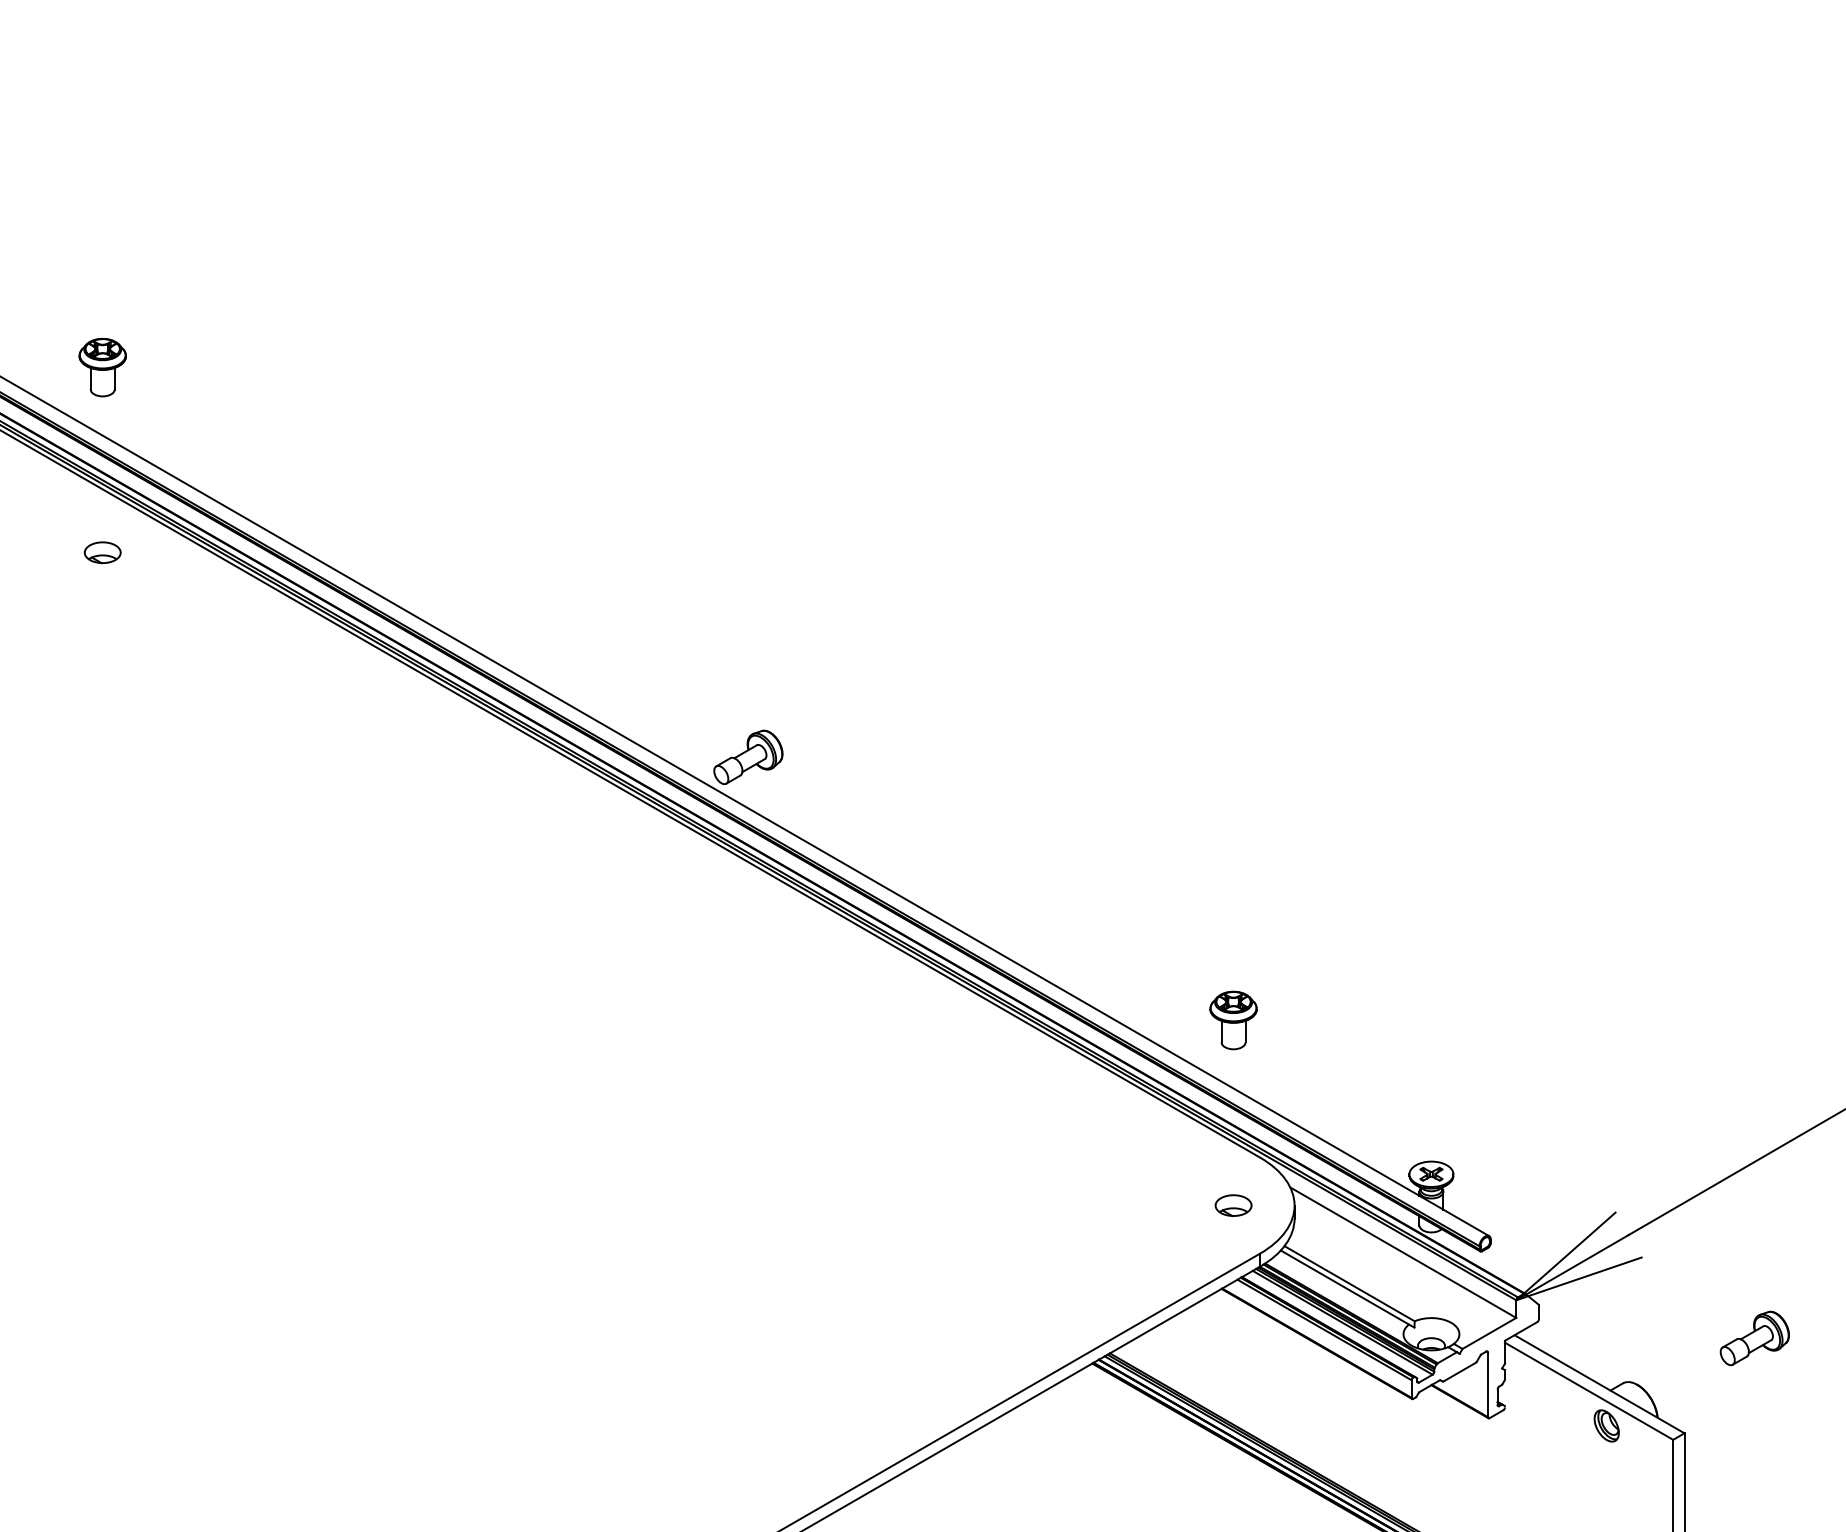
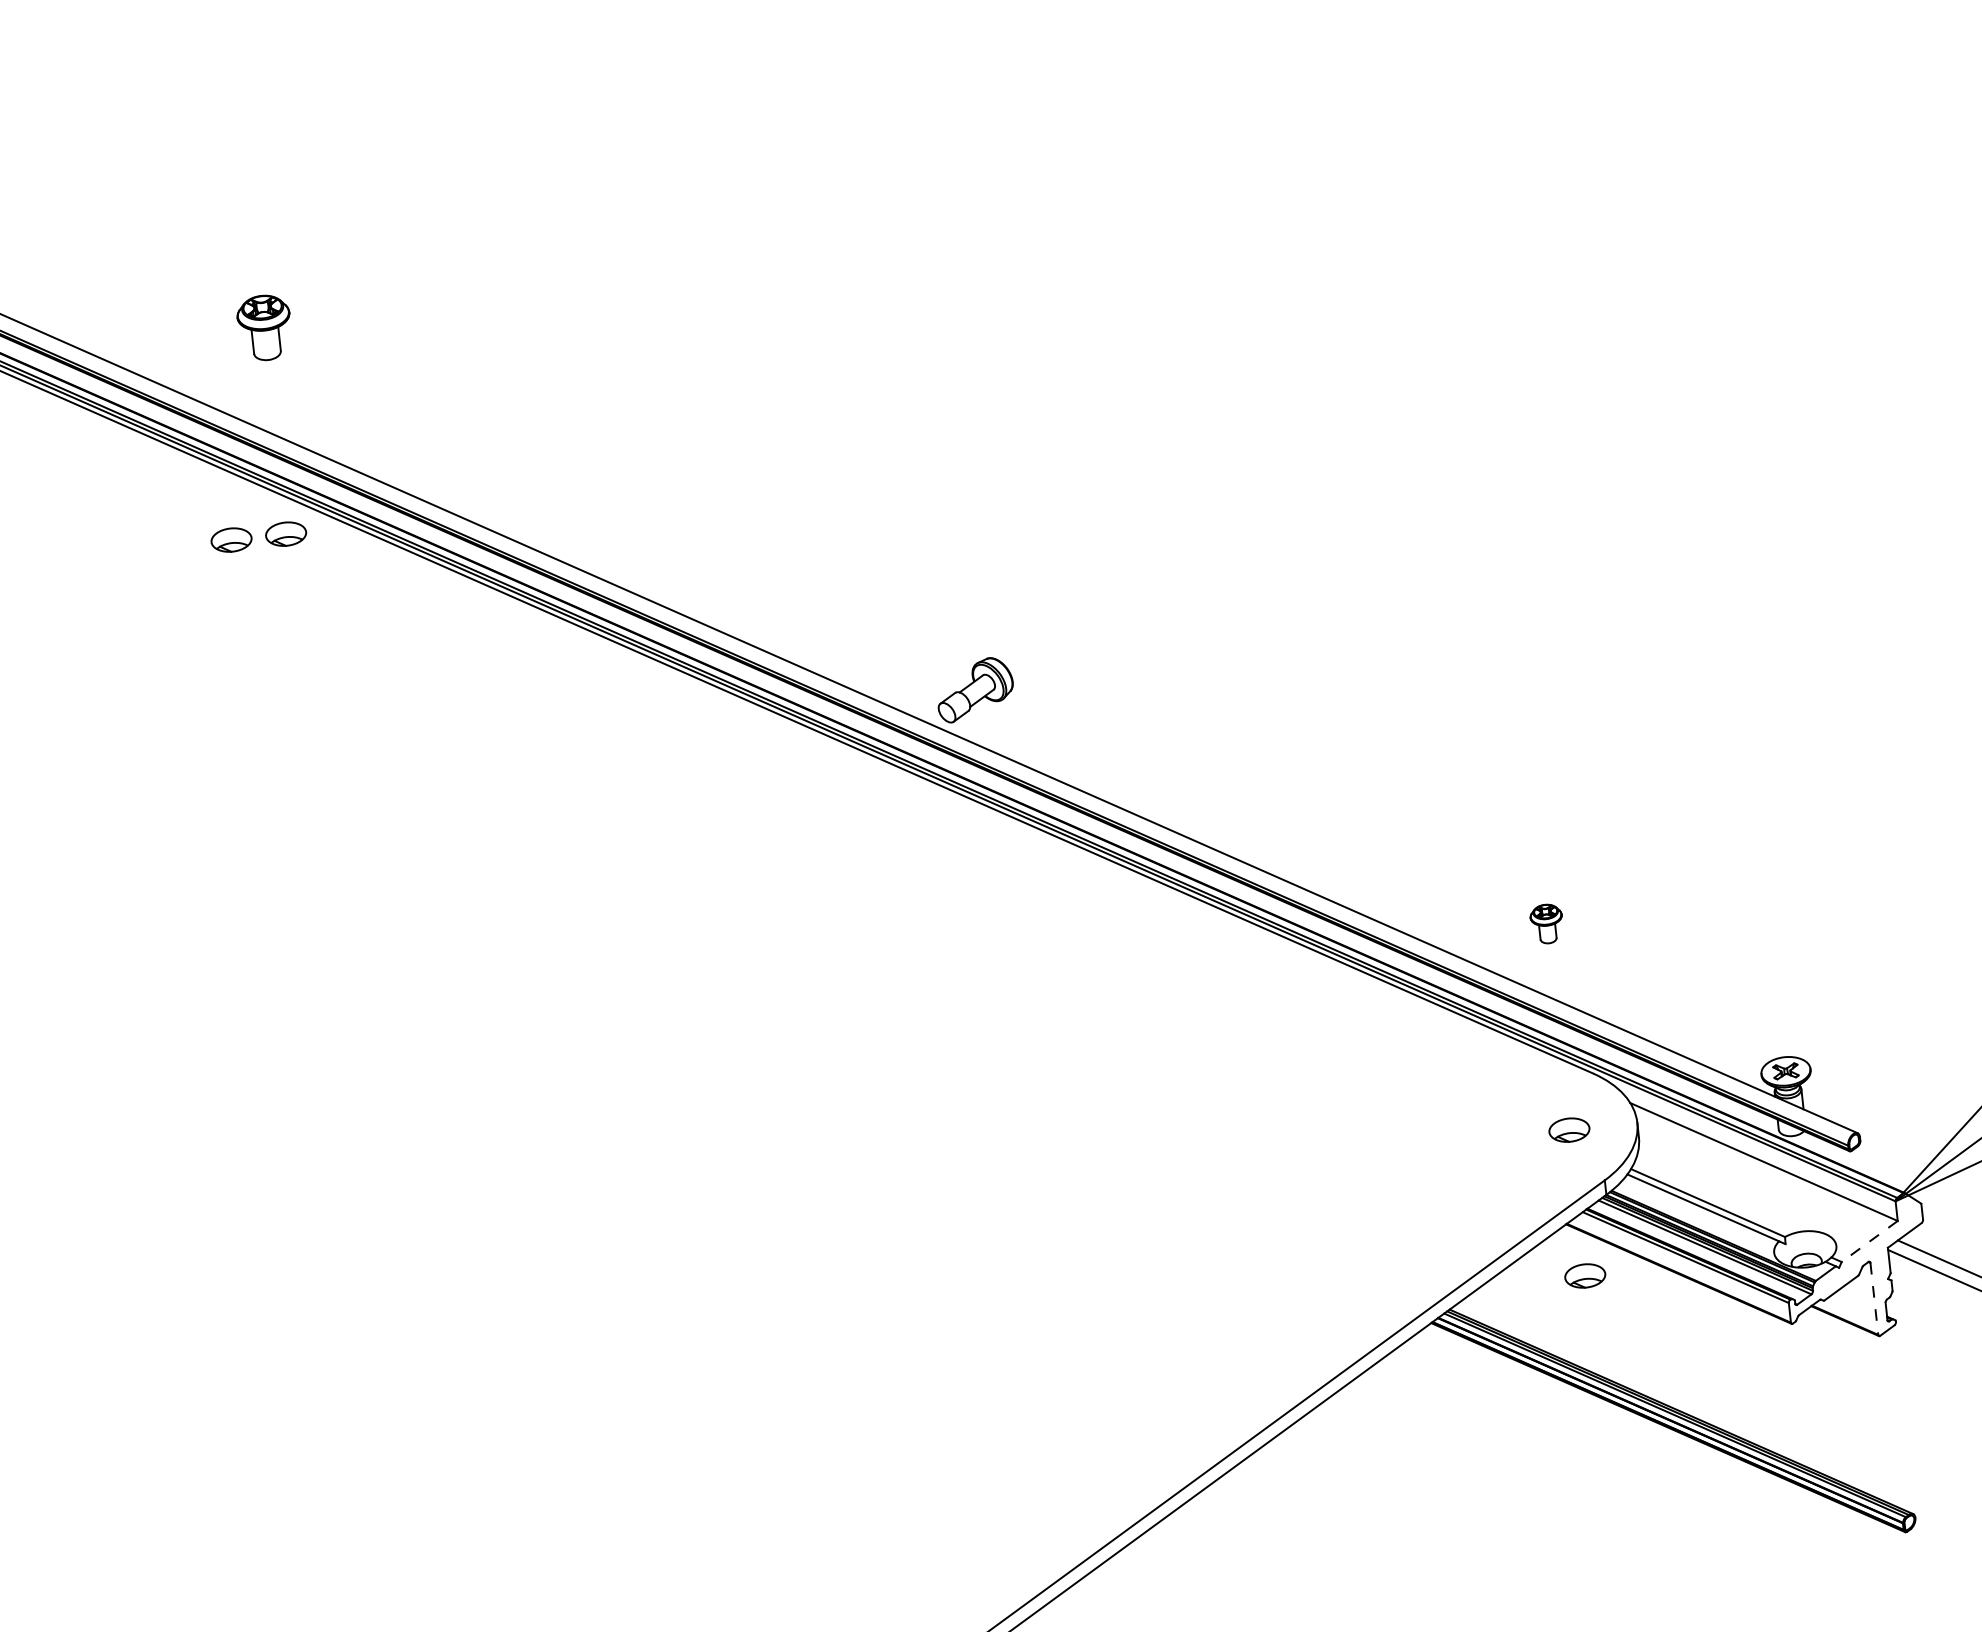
part: (102, 367) -> (264, 327), moved
part: (151, 552) -> (285, 533), added
part: (1233, 1020) -> (1546, 924), size x0.6
line: (1489, 1333) -> (1869, 1241), solid -> dashed
part: (1233, 1336) -> (1585, 1275), added
line: (1488, 1385) -> (1874, 1299), solid -> dashed

